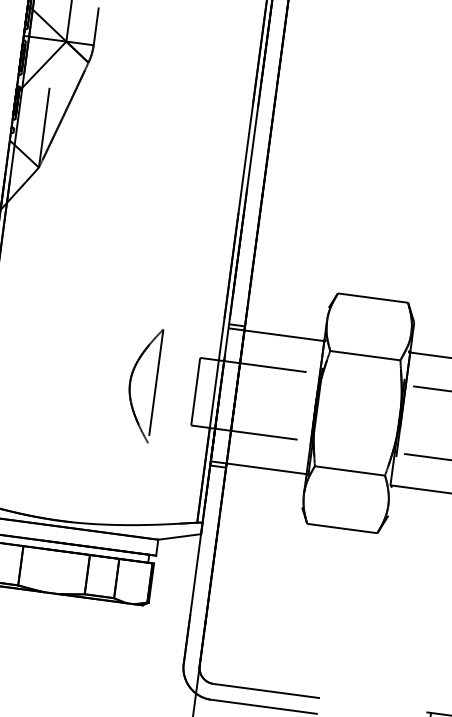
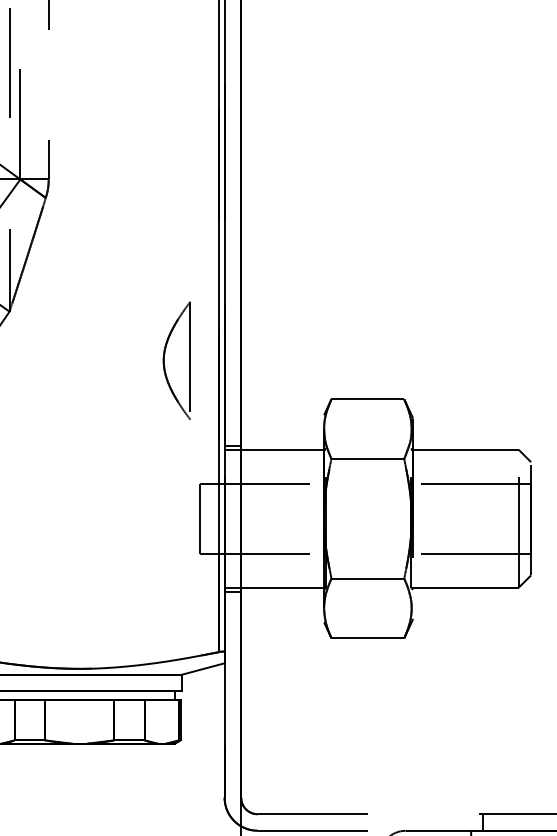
part: (130, 382) -> (164, 360), moved

